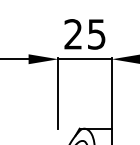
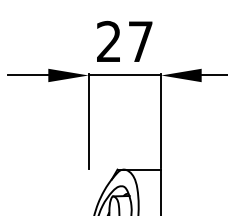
text: (96, 34) -> (140, 41), 25 -> 27

